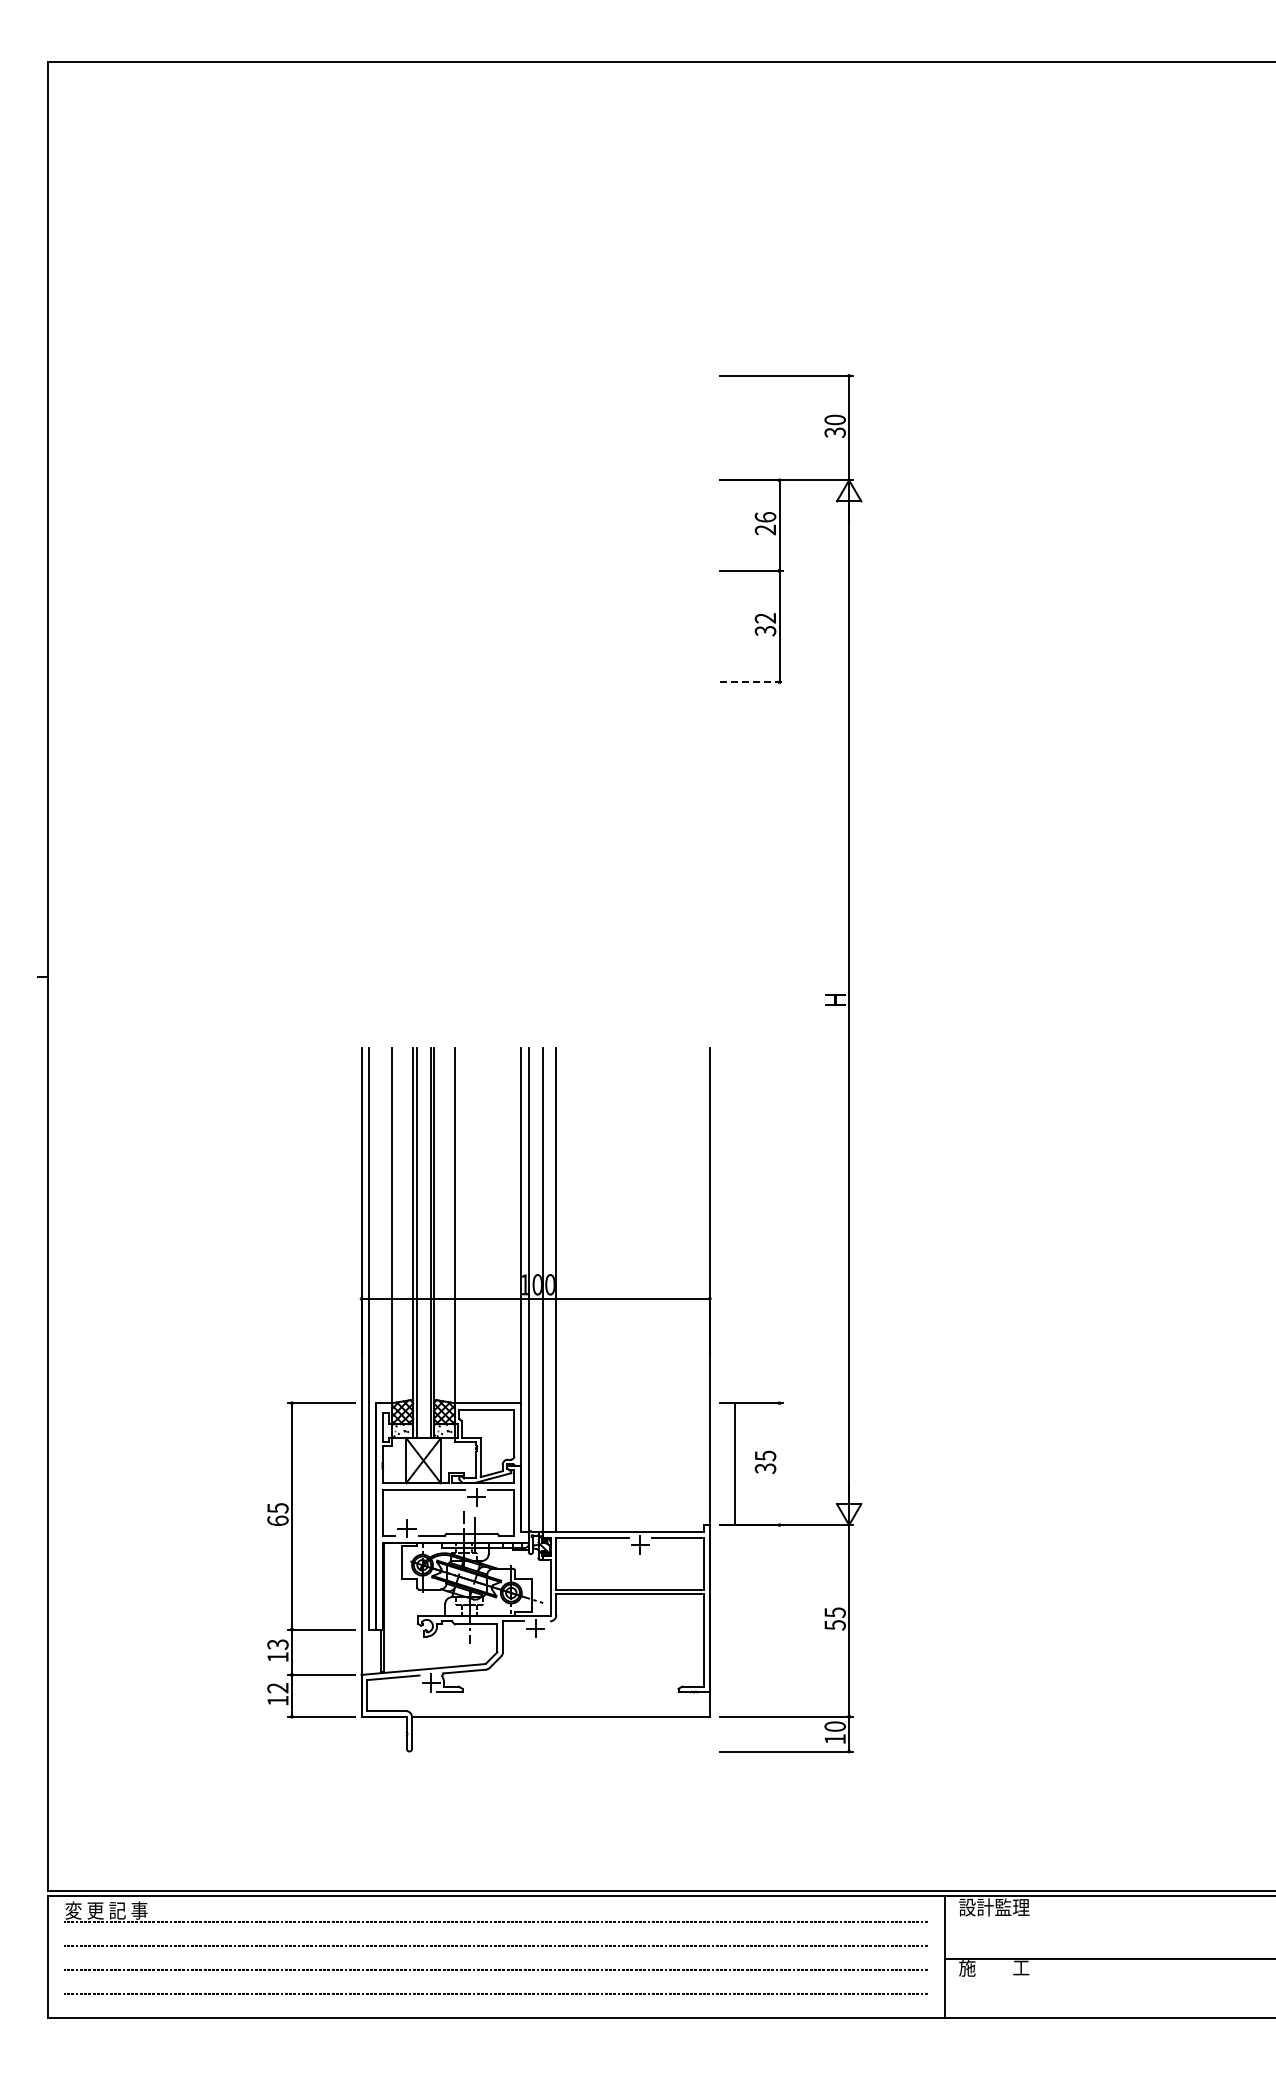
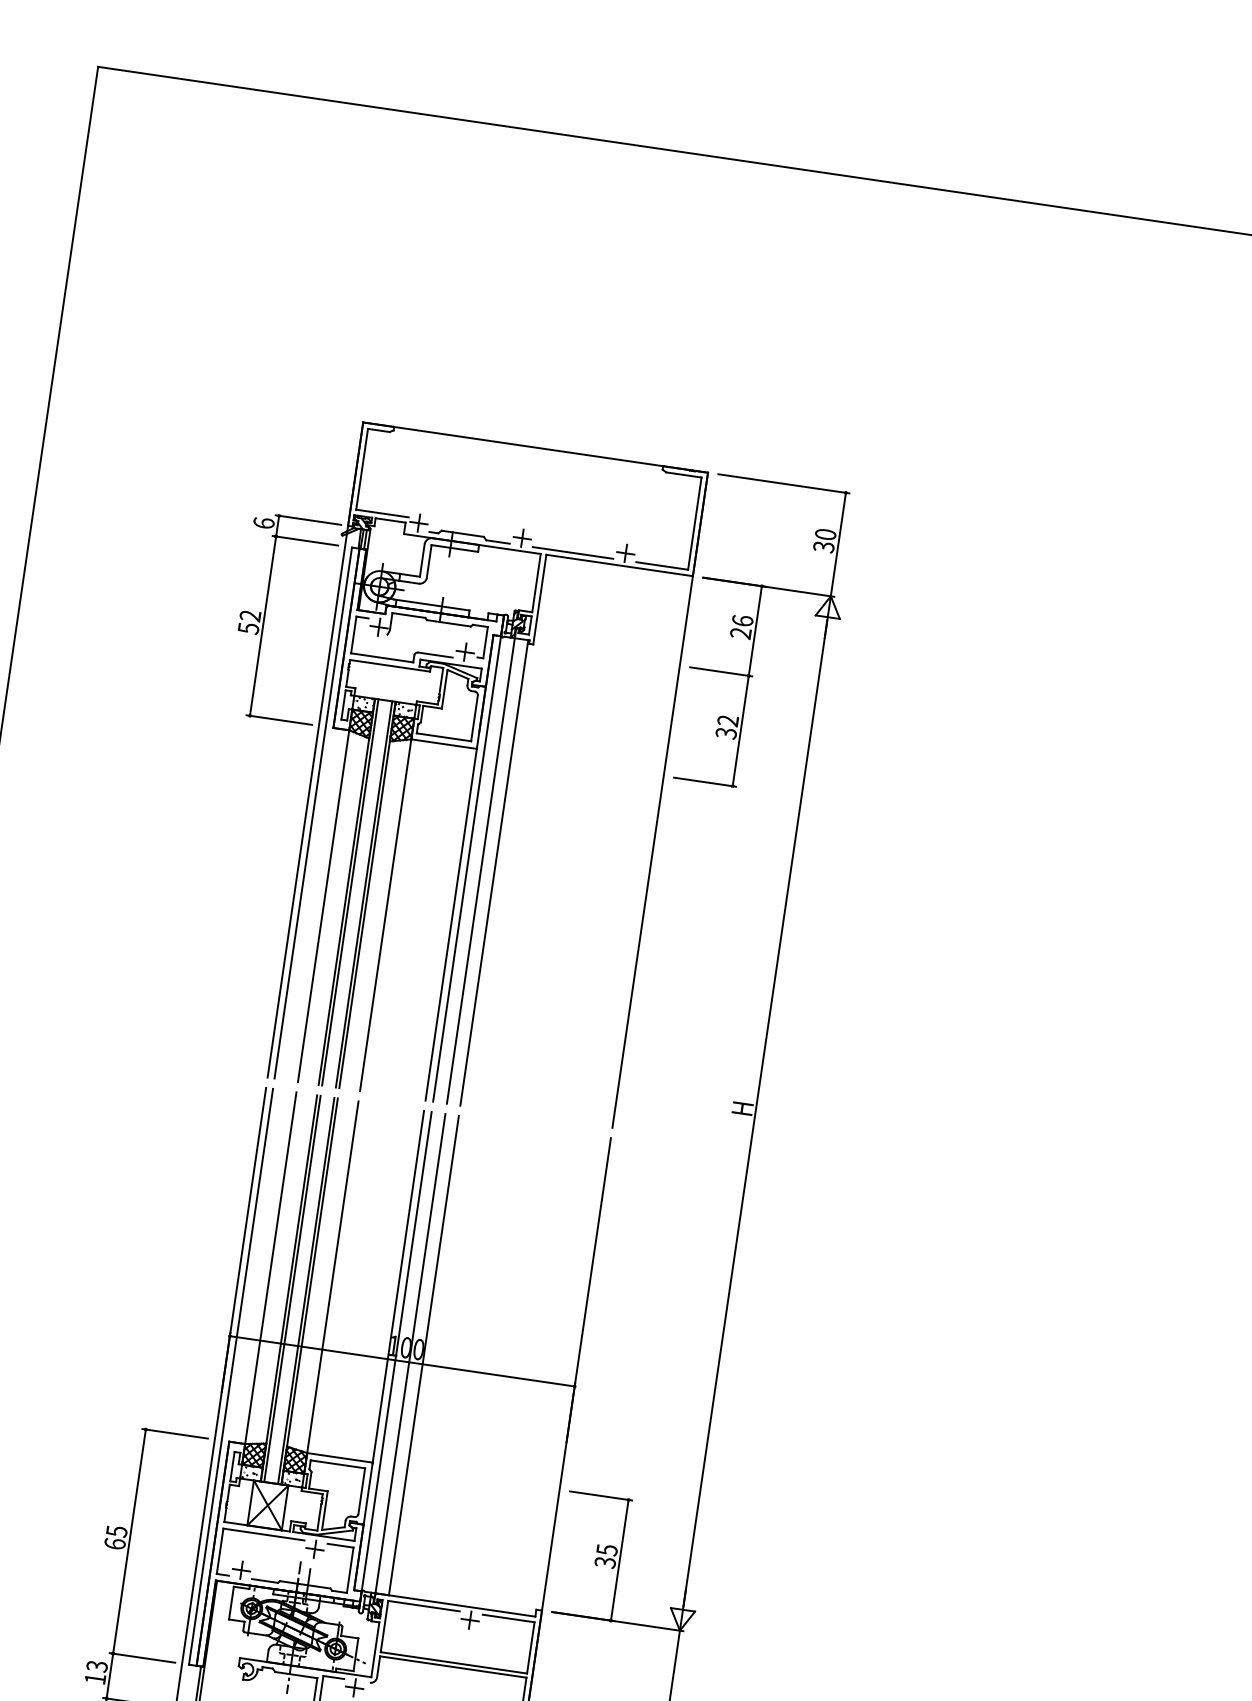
part: (488, 682) -> (444, 744), added
line: (752, 682) -> (705, 782), dashed -> solid
line: (734, 1464) -> (619, 1560), moved

